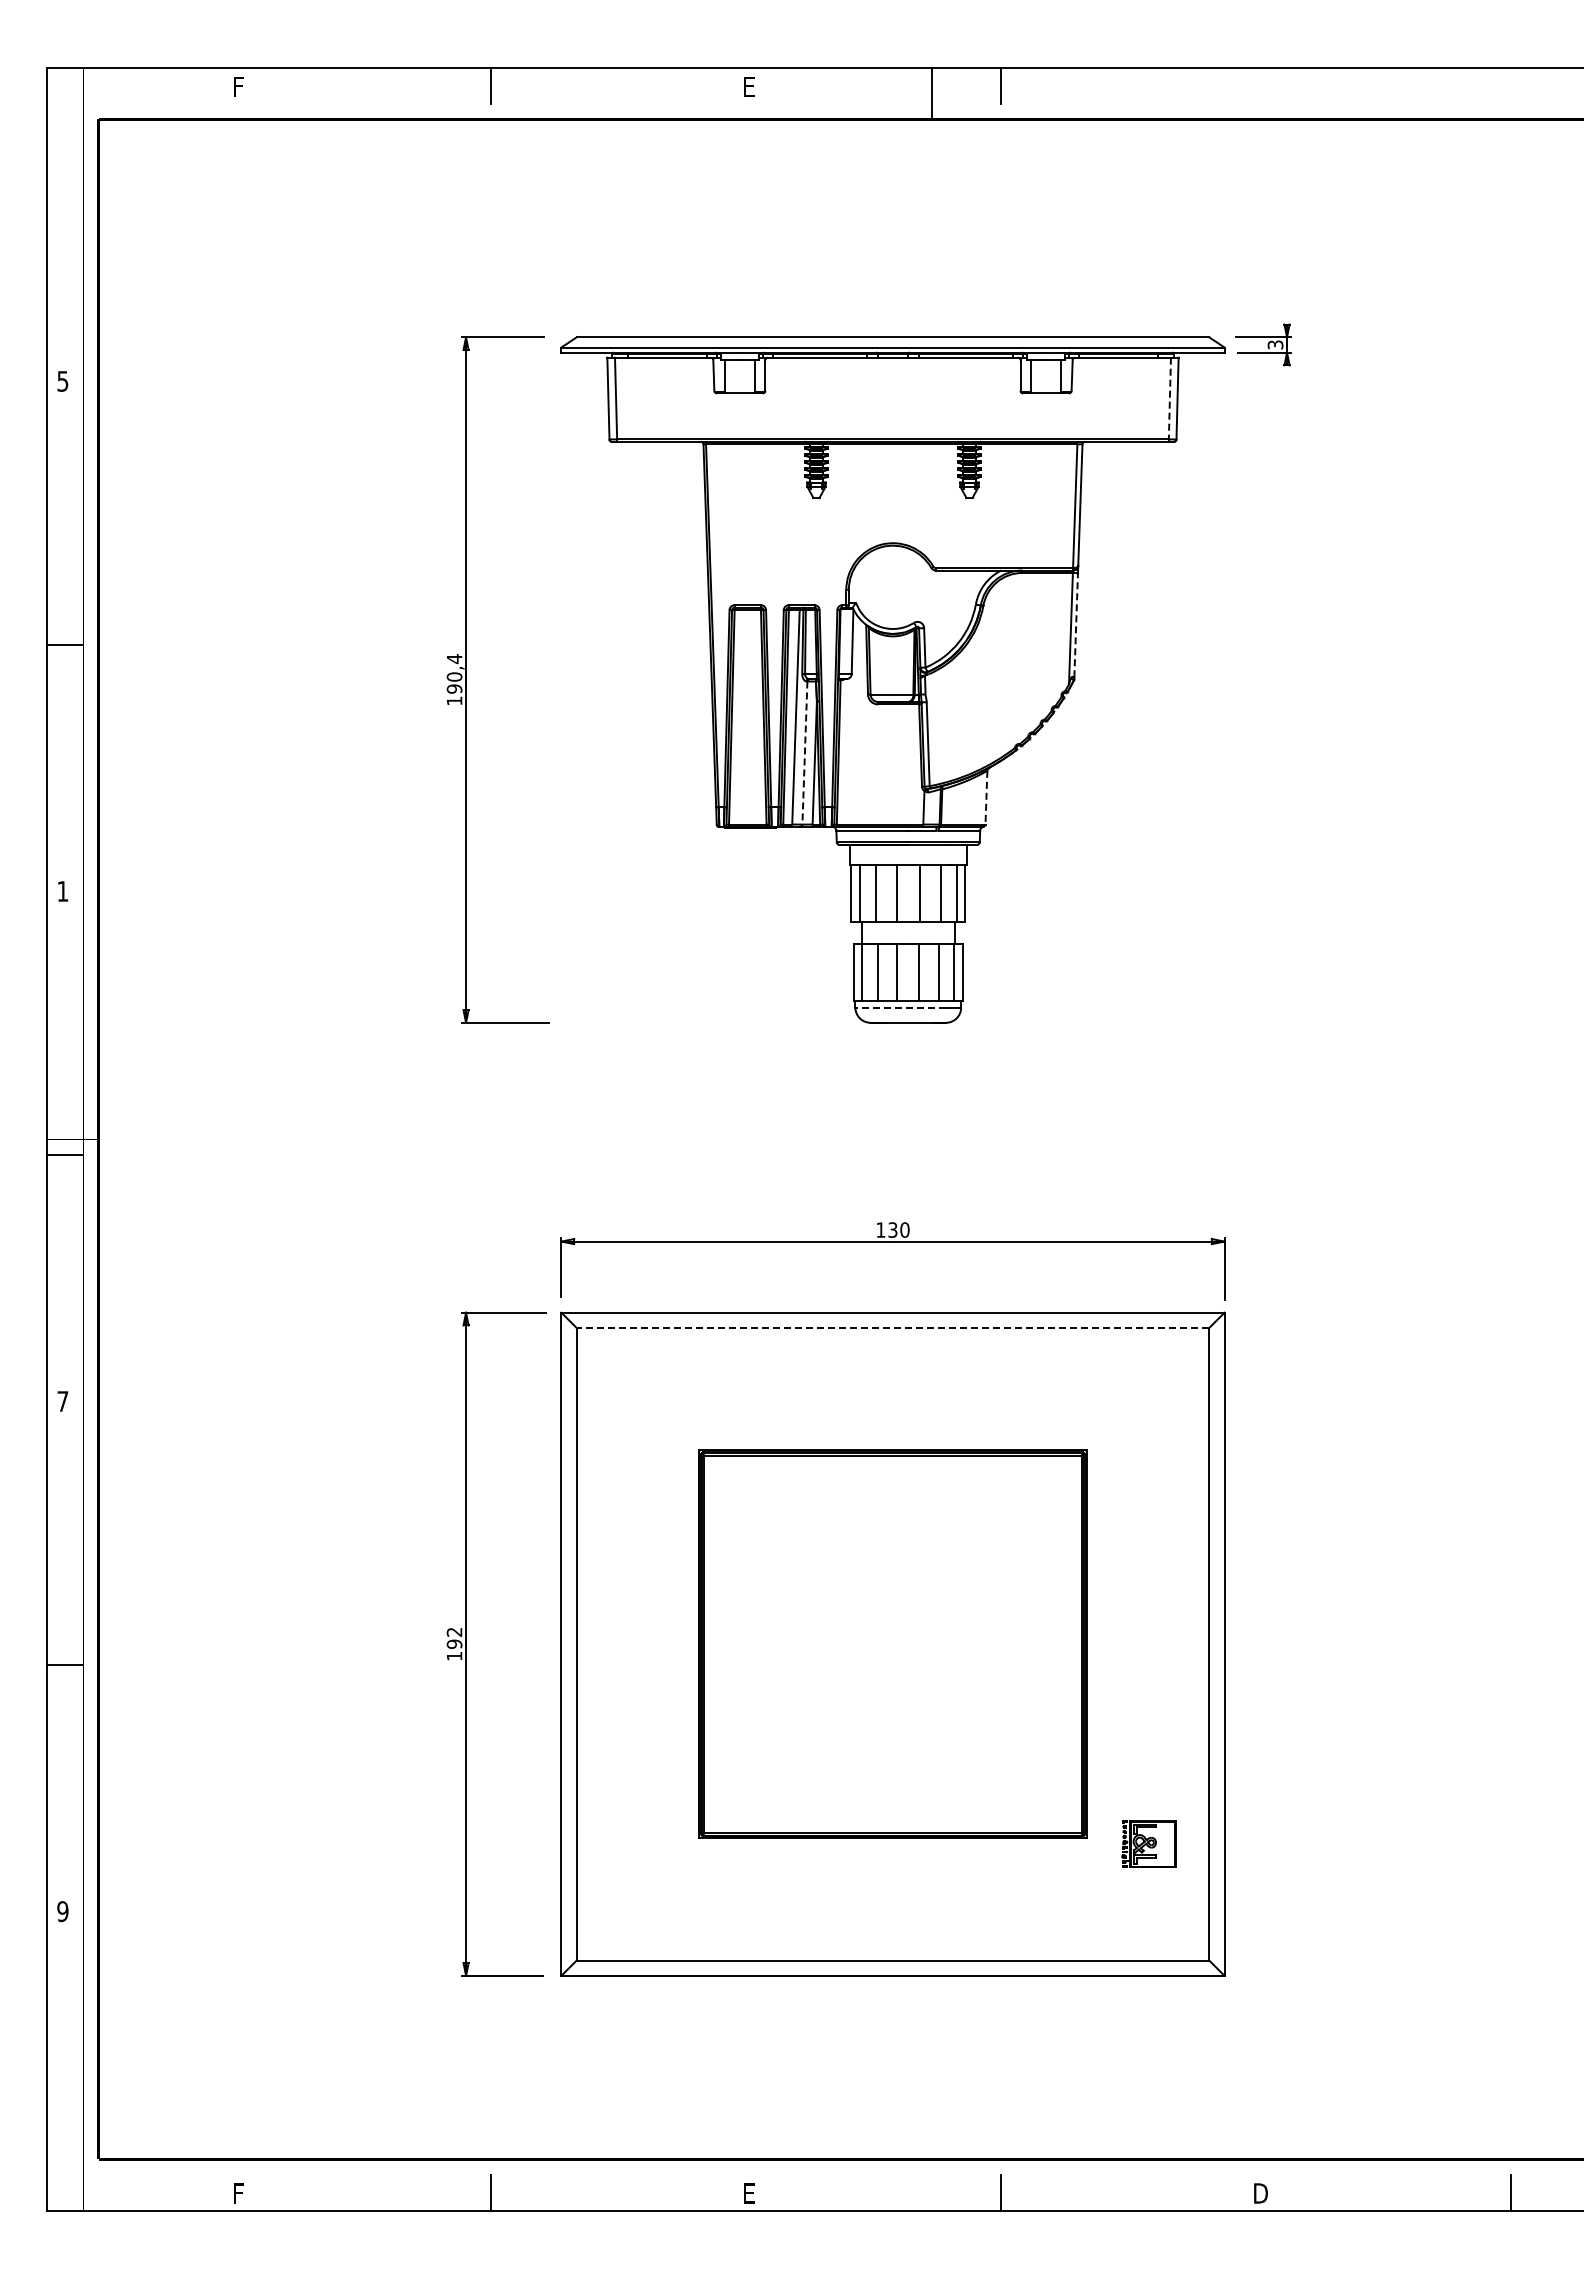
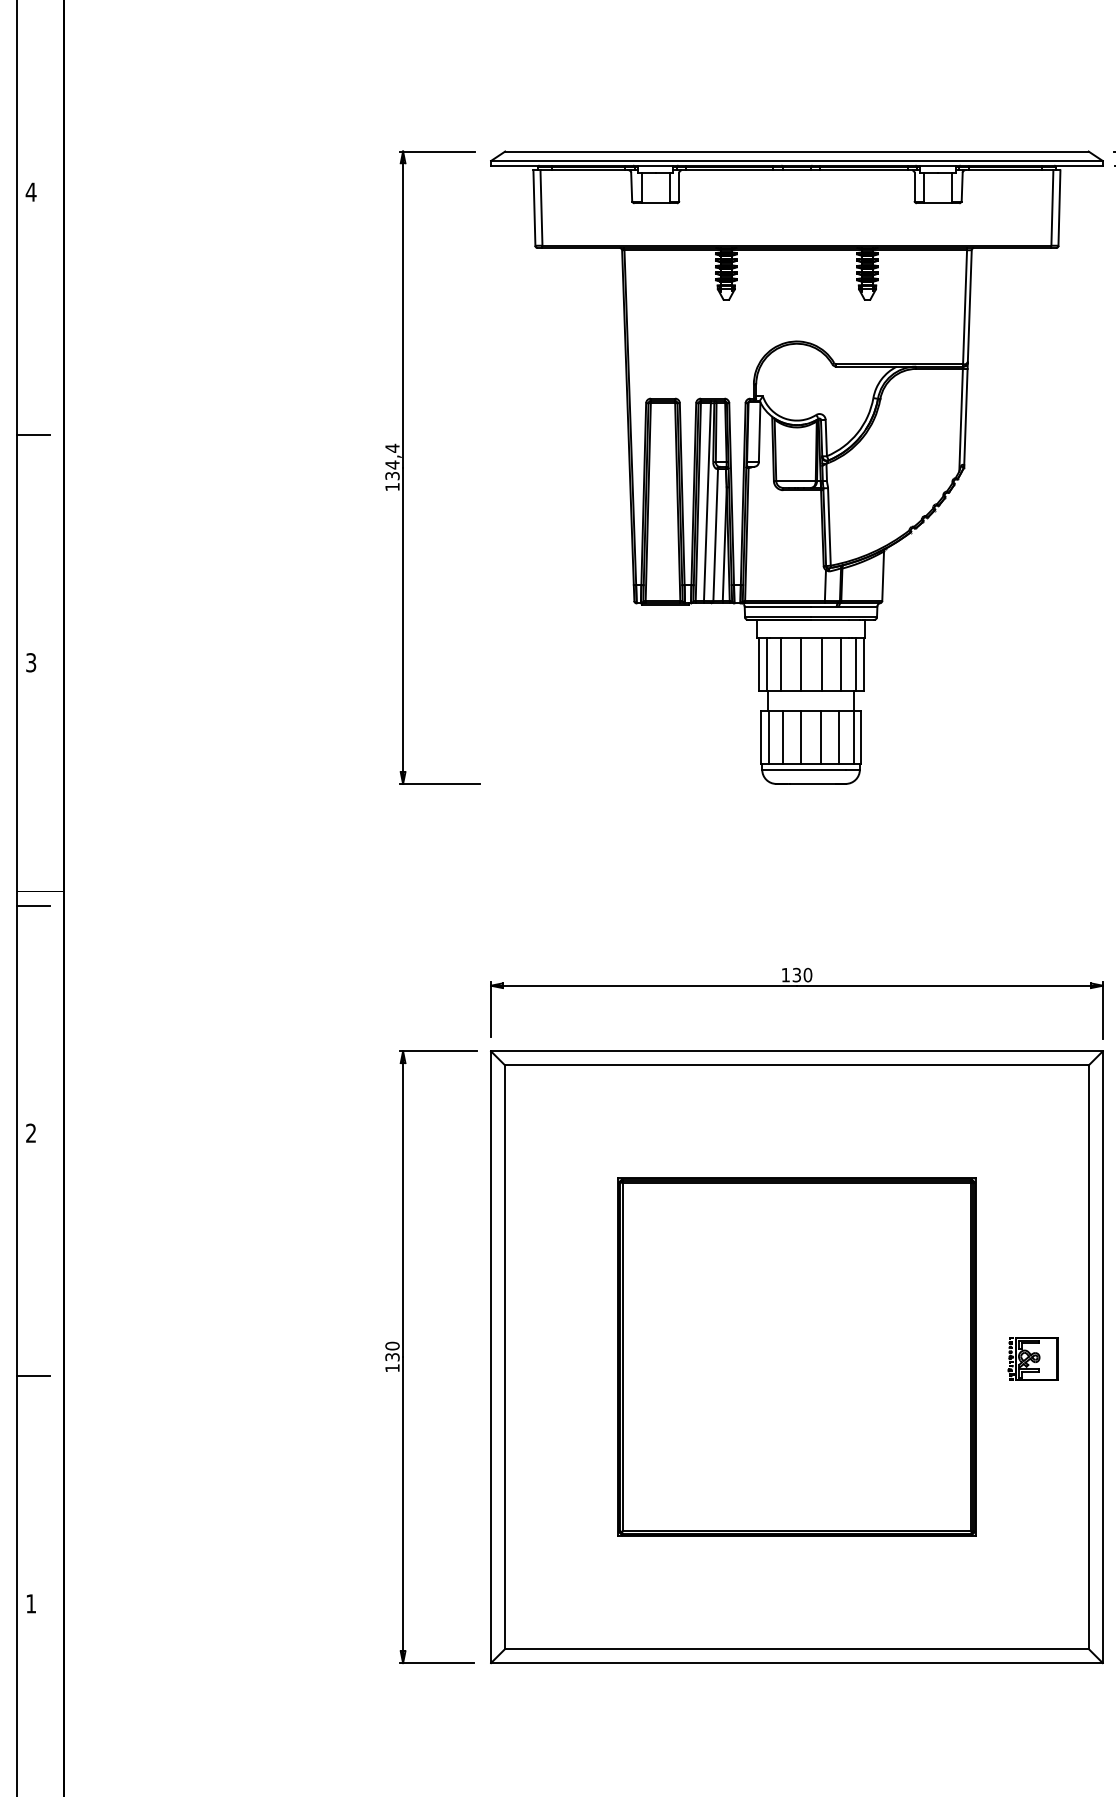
text: (62, 381) -> (30, 192), 5 -> 4
line: (1169, 398) -> (1052, 207), dashed -> solid
line: (1076, 624) -> (966, 416), dashed -> solid
text: (454, 682) -> (392, 469), 190,4 -> 134,4
line: (804, 753) -> (715, 535), dashed -> solid
line: (986, 797) -> (883, 576), dashed -> solid
text: (62, 891) -> (30, 662), 1 -> 3
line: (900, 1007) -> (803, 769), dashed -> solid
line: (892, 1328) -> (796, 1065), dashed -> solid
text: (62, 1401) -> (30, 1133), 7 -> 2
text: (454, 1637) -> (392, 1350), 192 -> 130
part: (1148, 1843) -> (1032, 1358), moved
text: (62, 1911) -> (30, 1603), 9 -> 1

